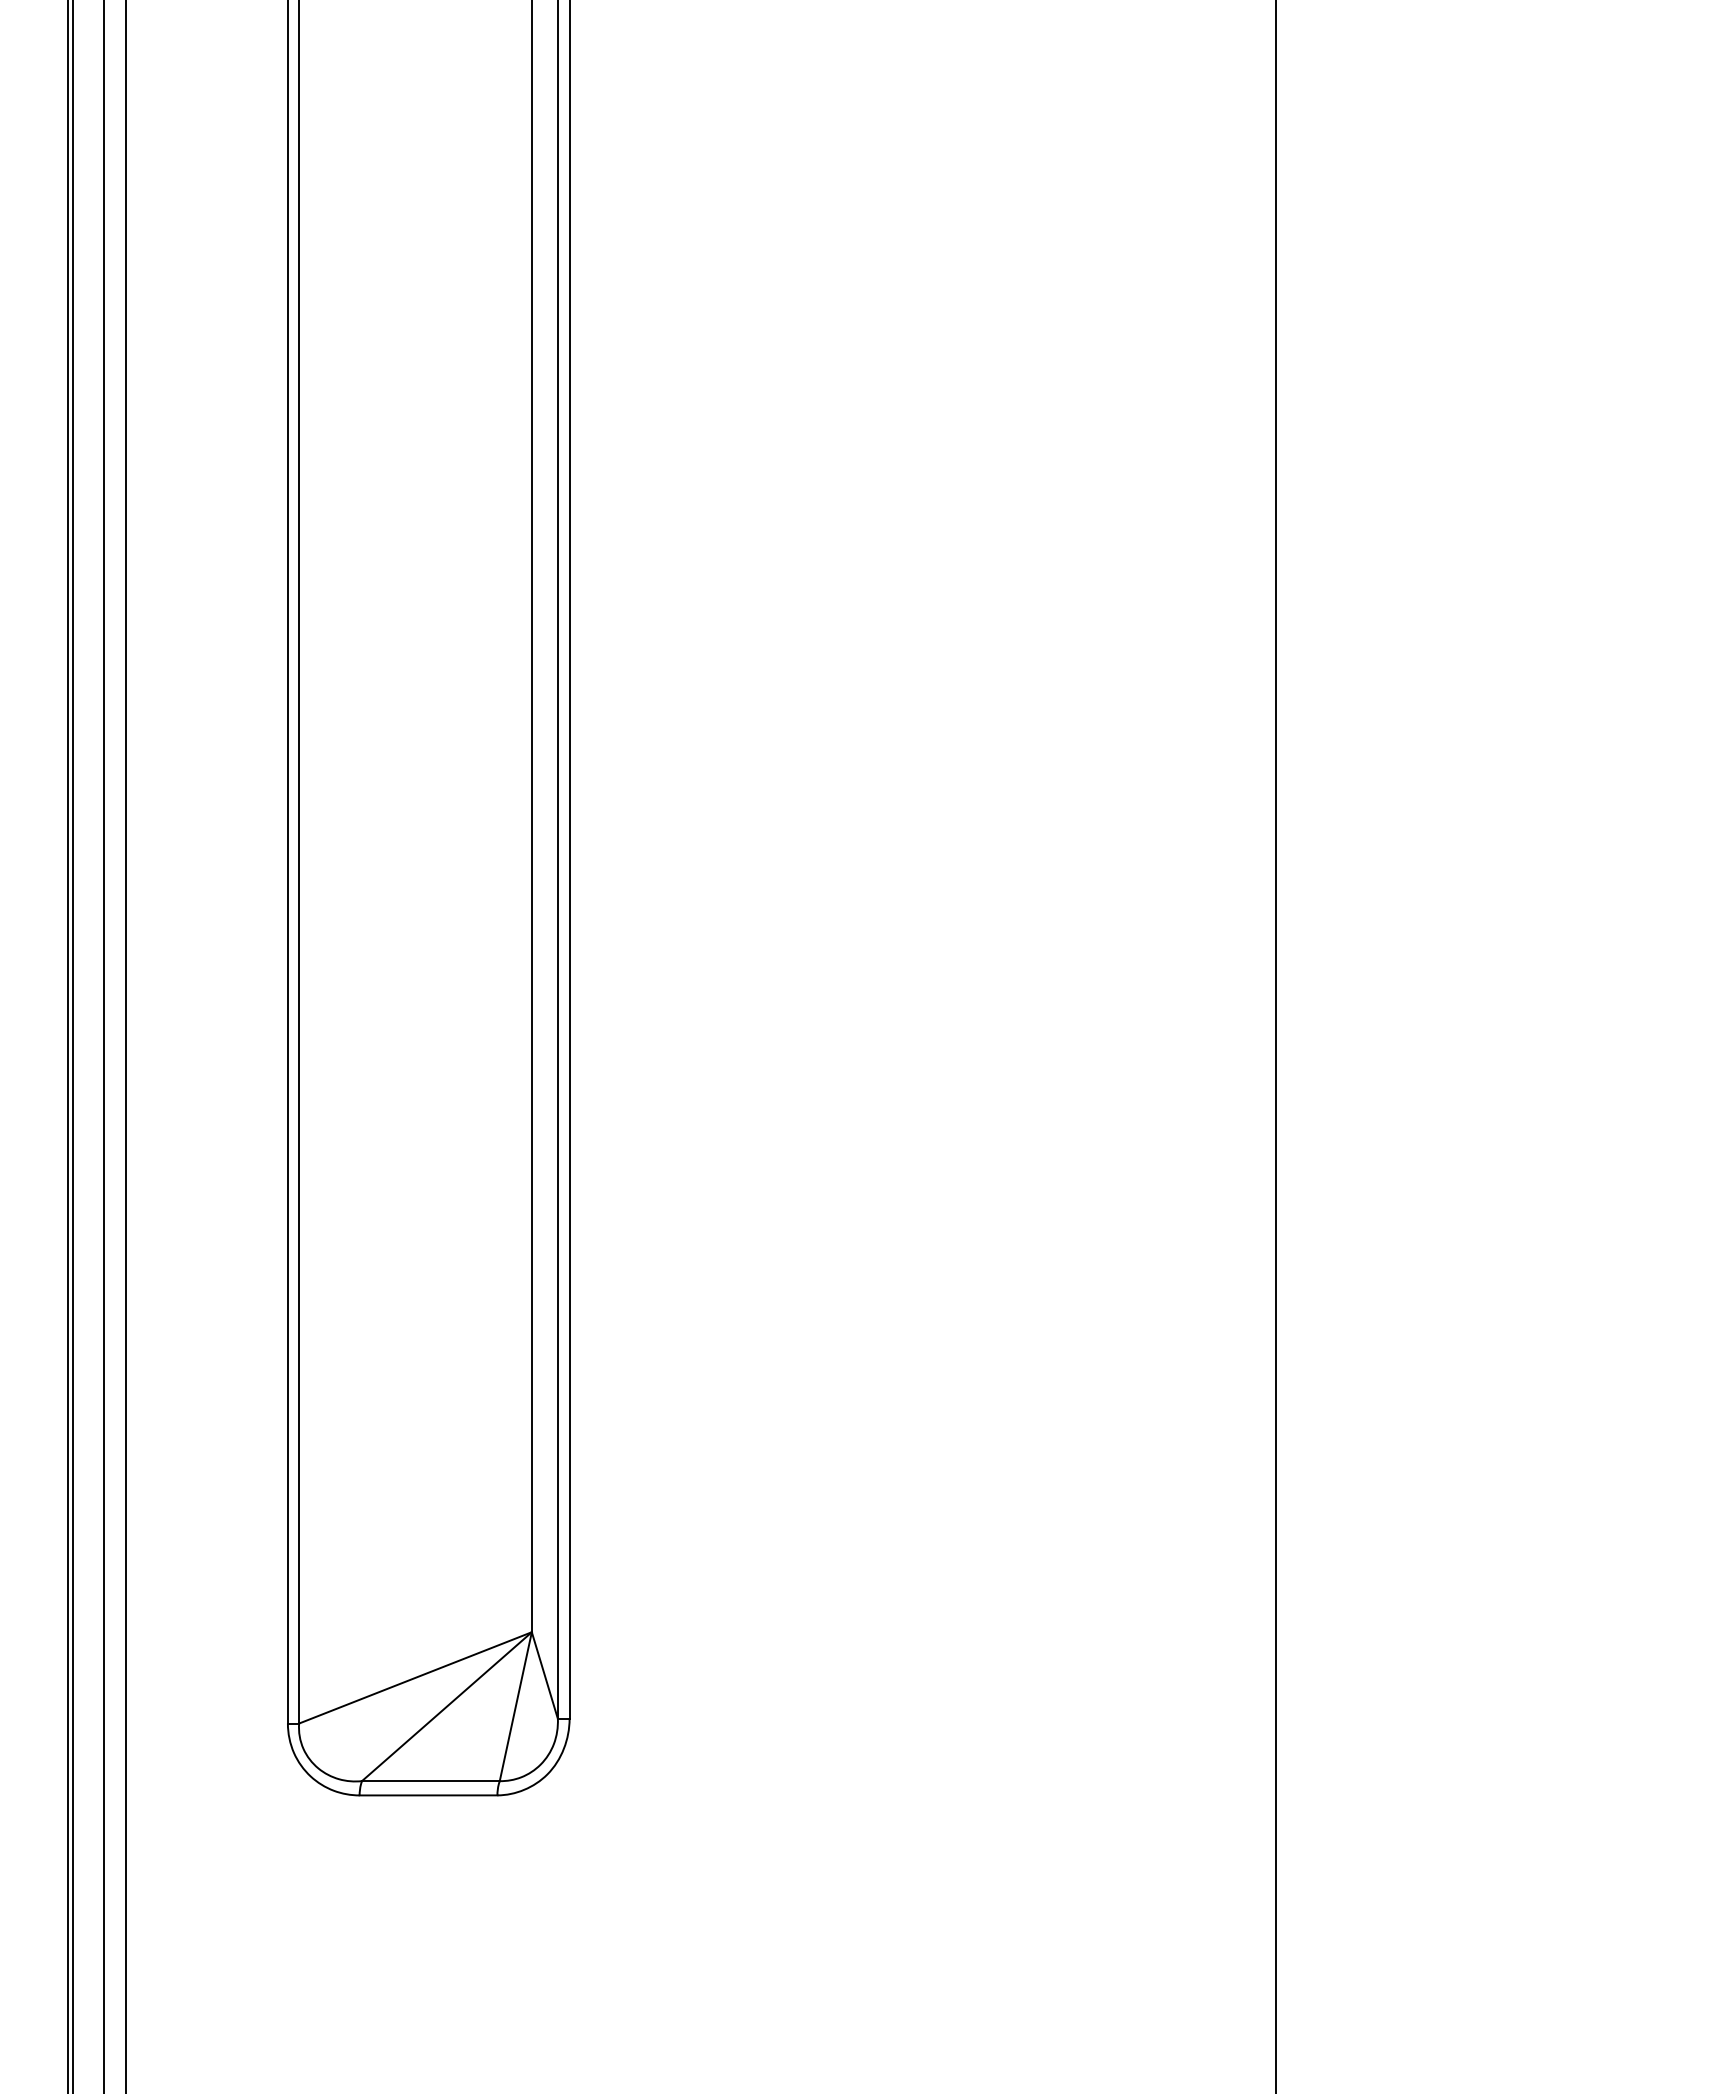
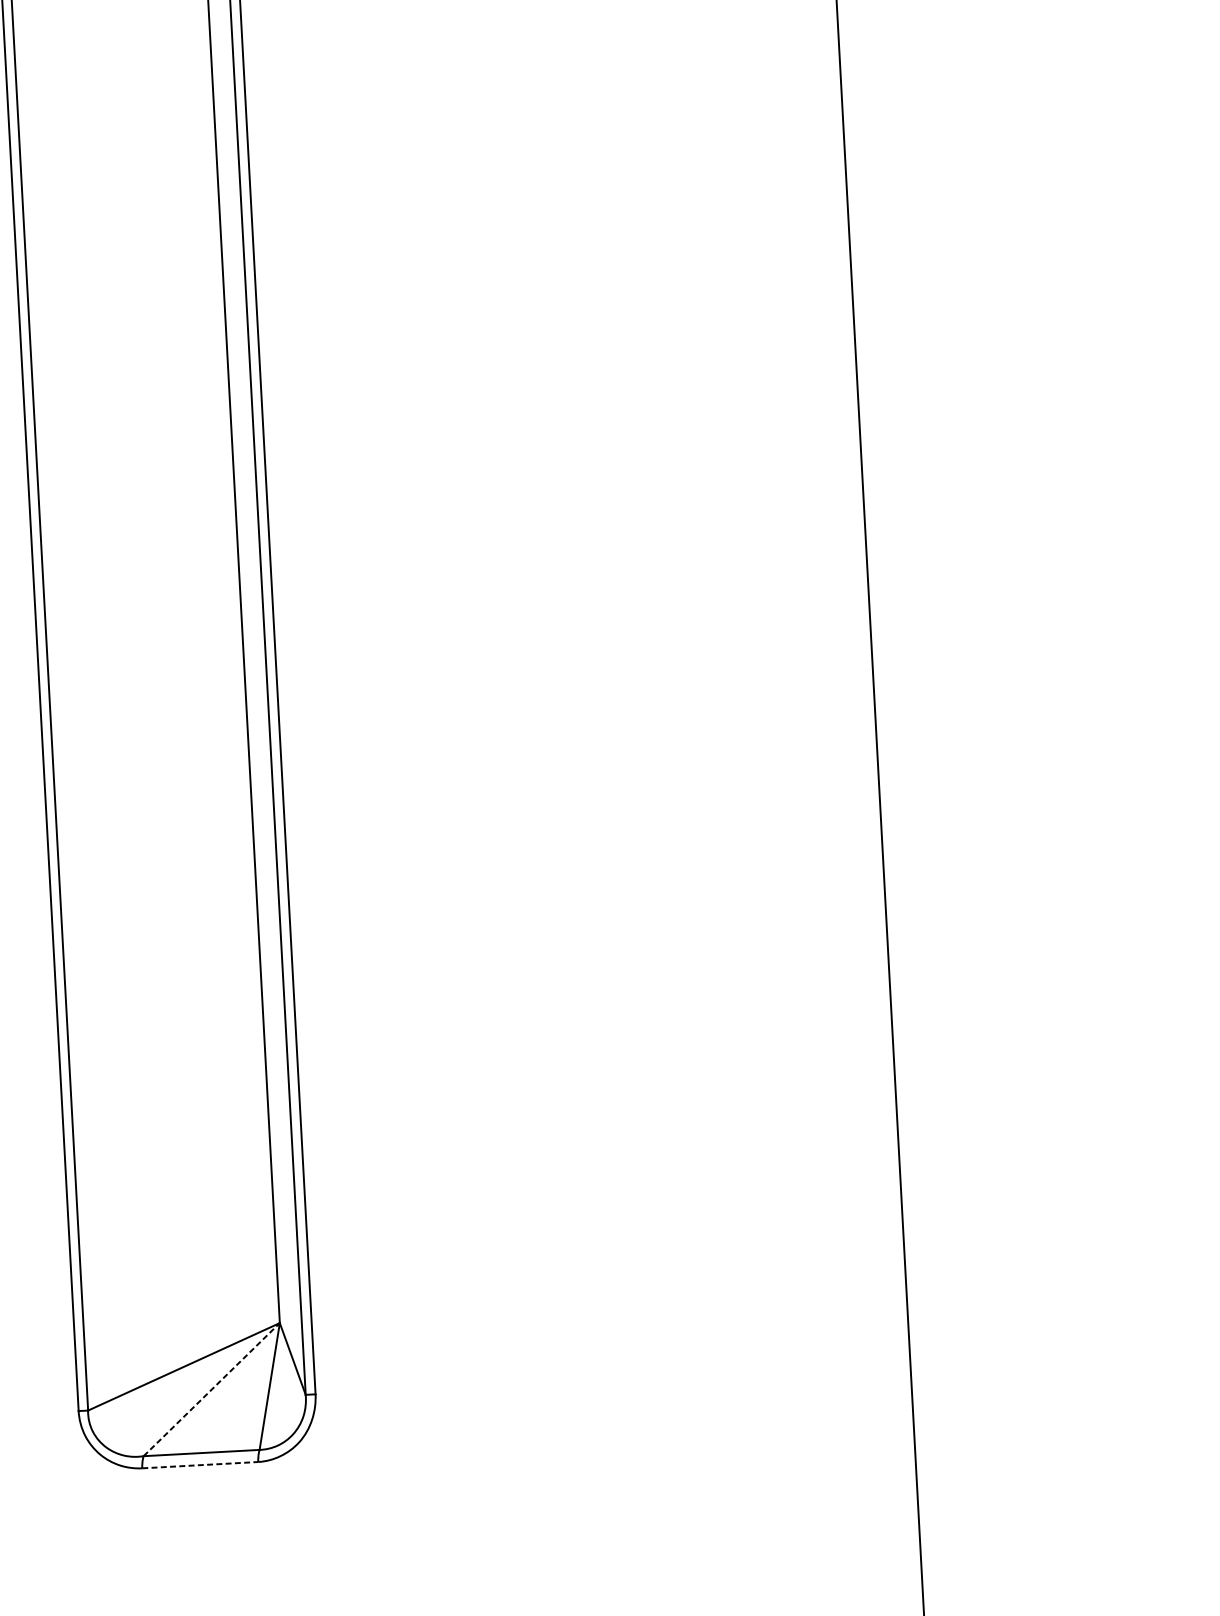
line: (446, 1706) -> (211, 1389), solid -> dashed
line: (428, 1795) -> (200, 1465), solid -> dashed

